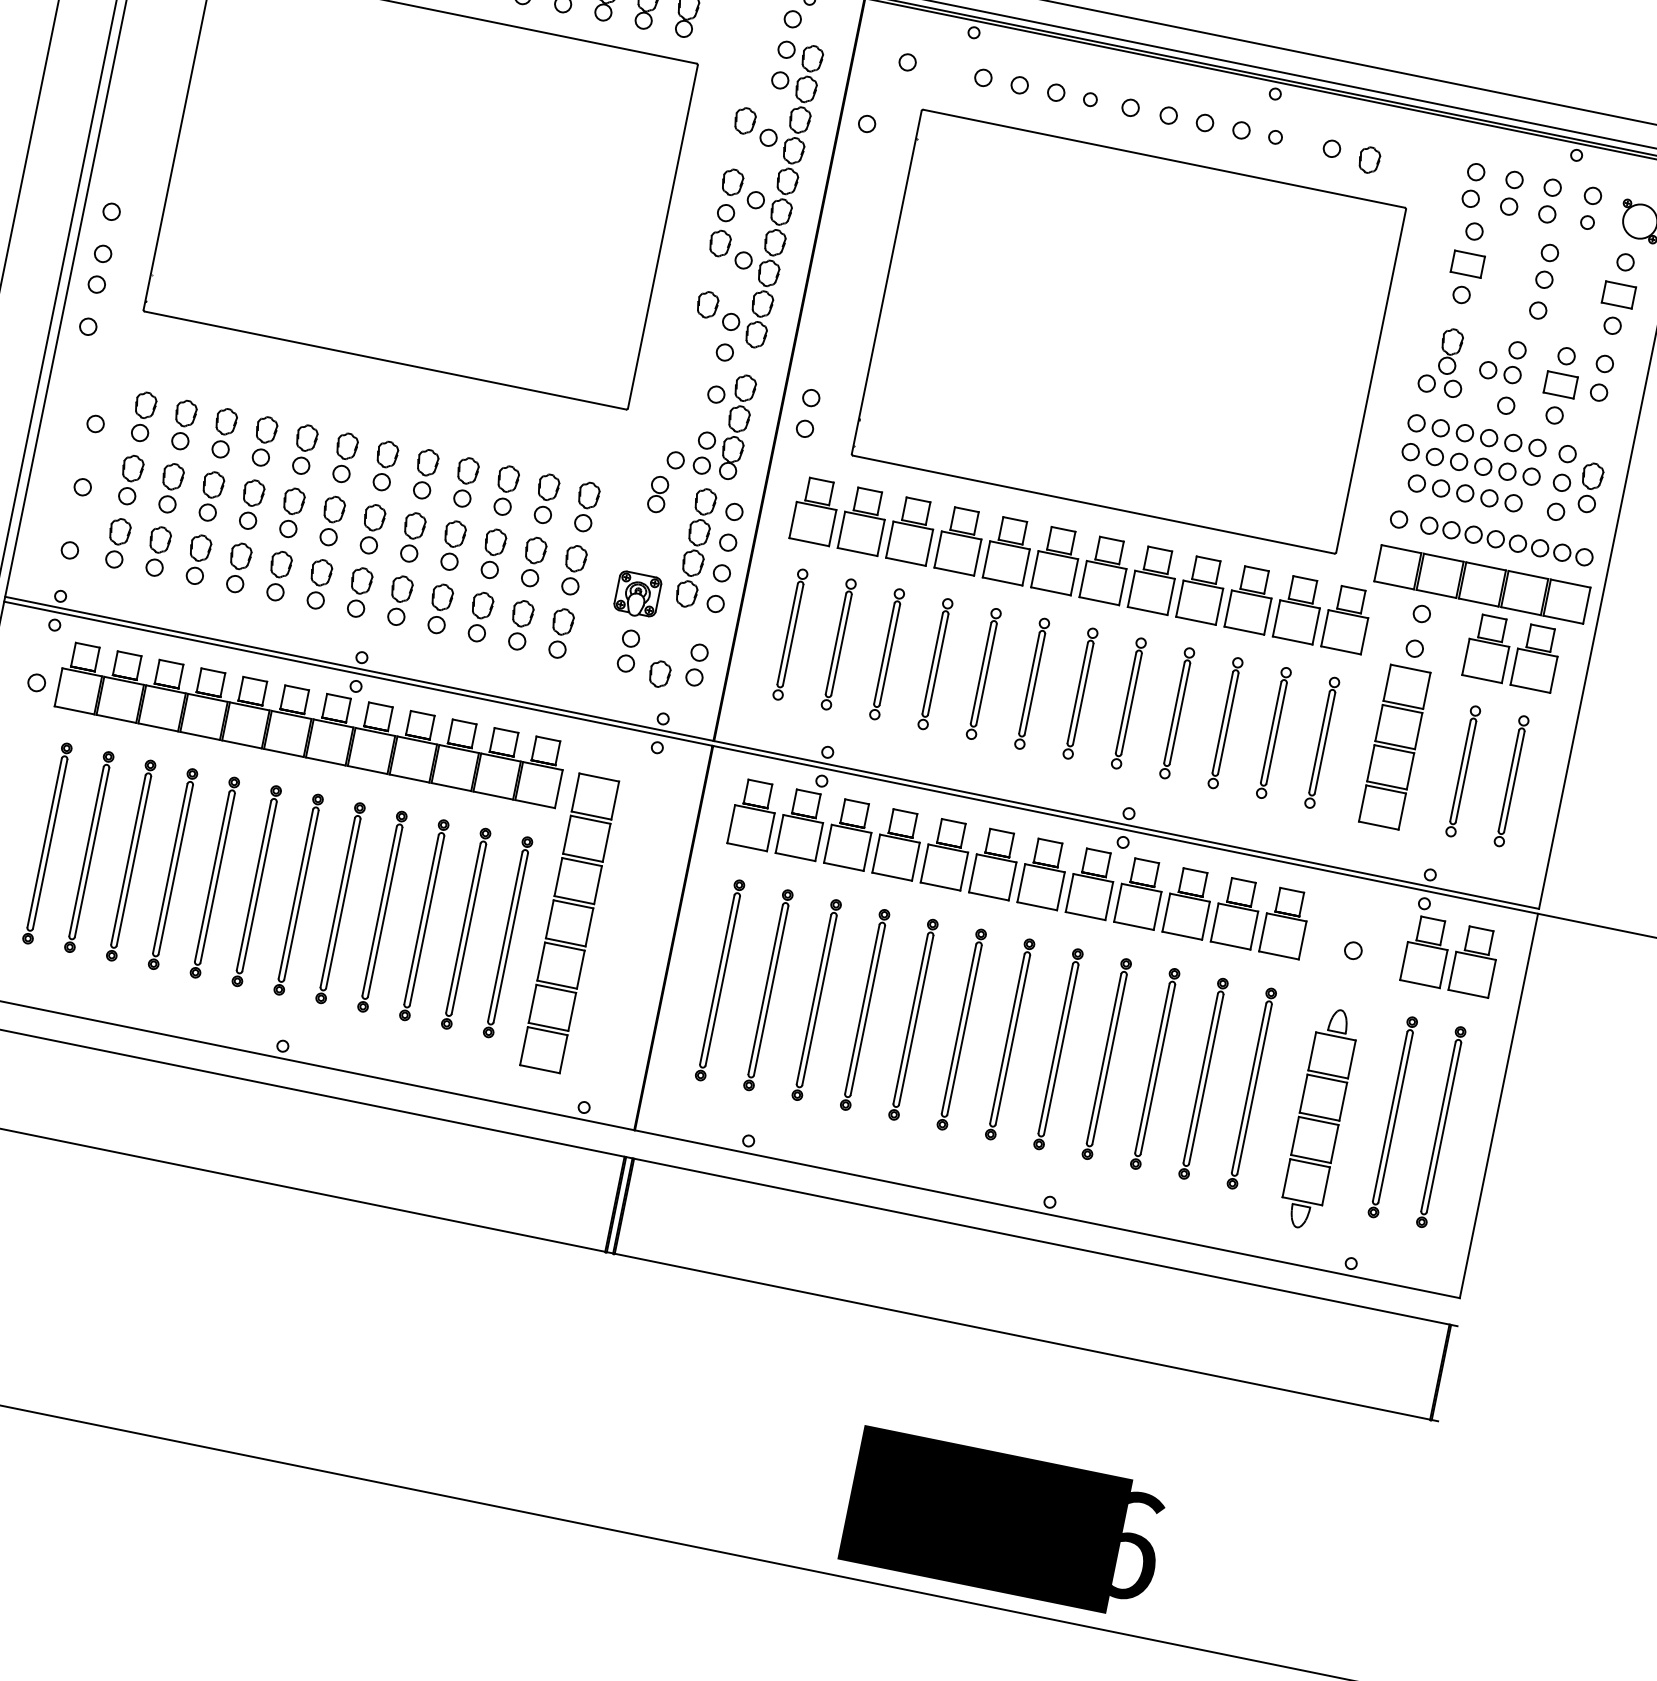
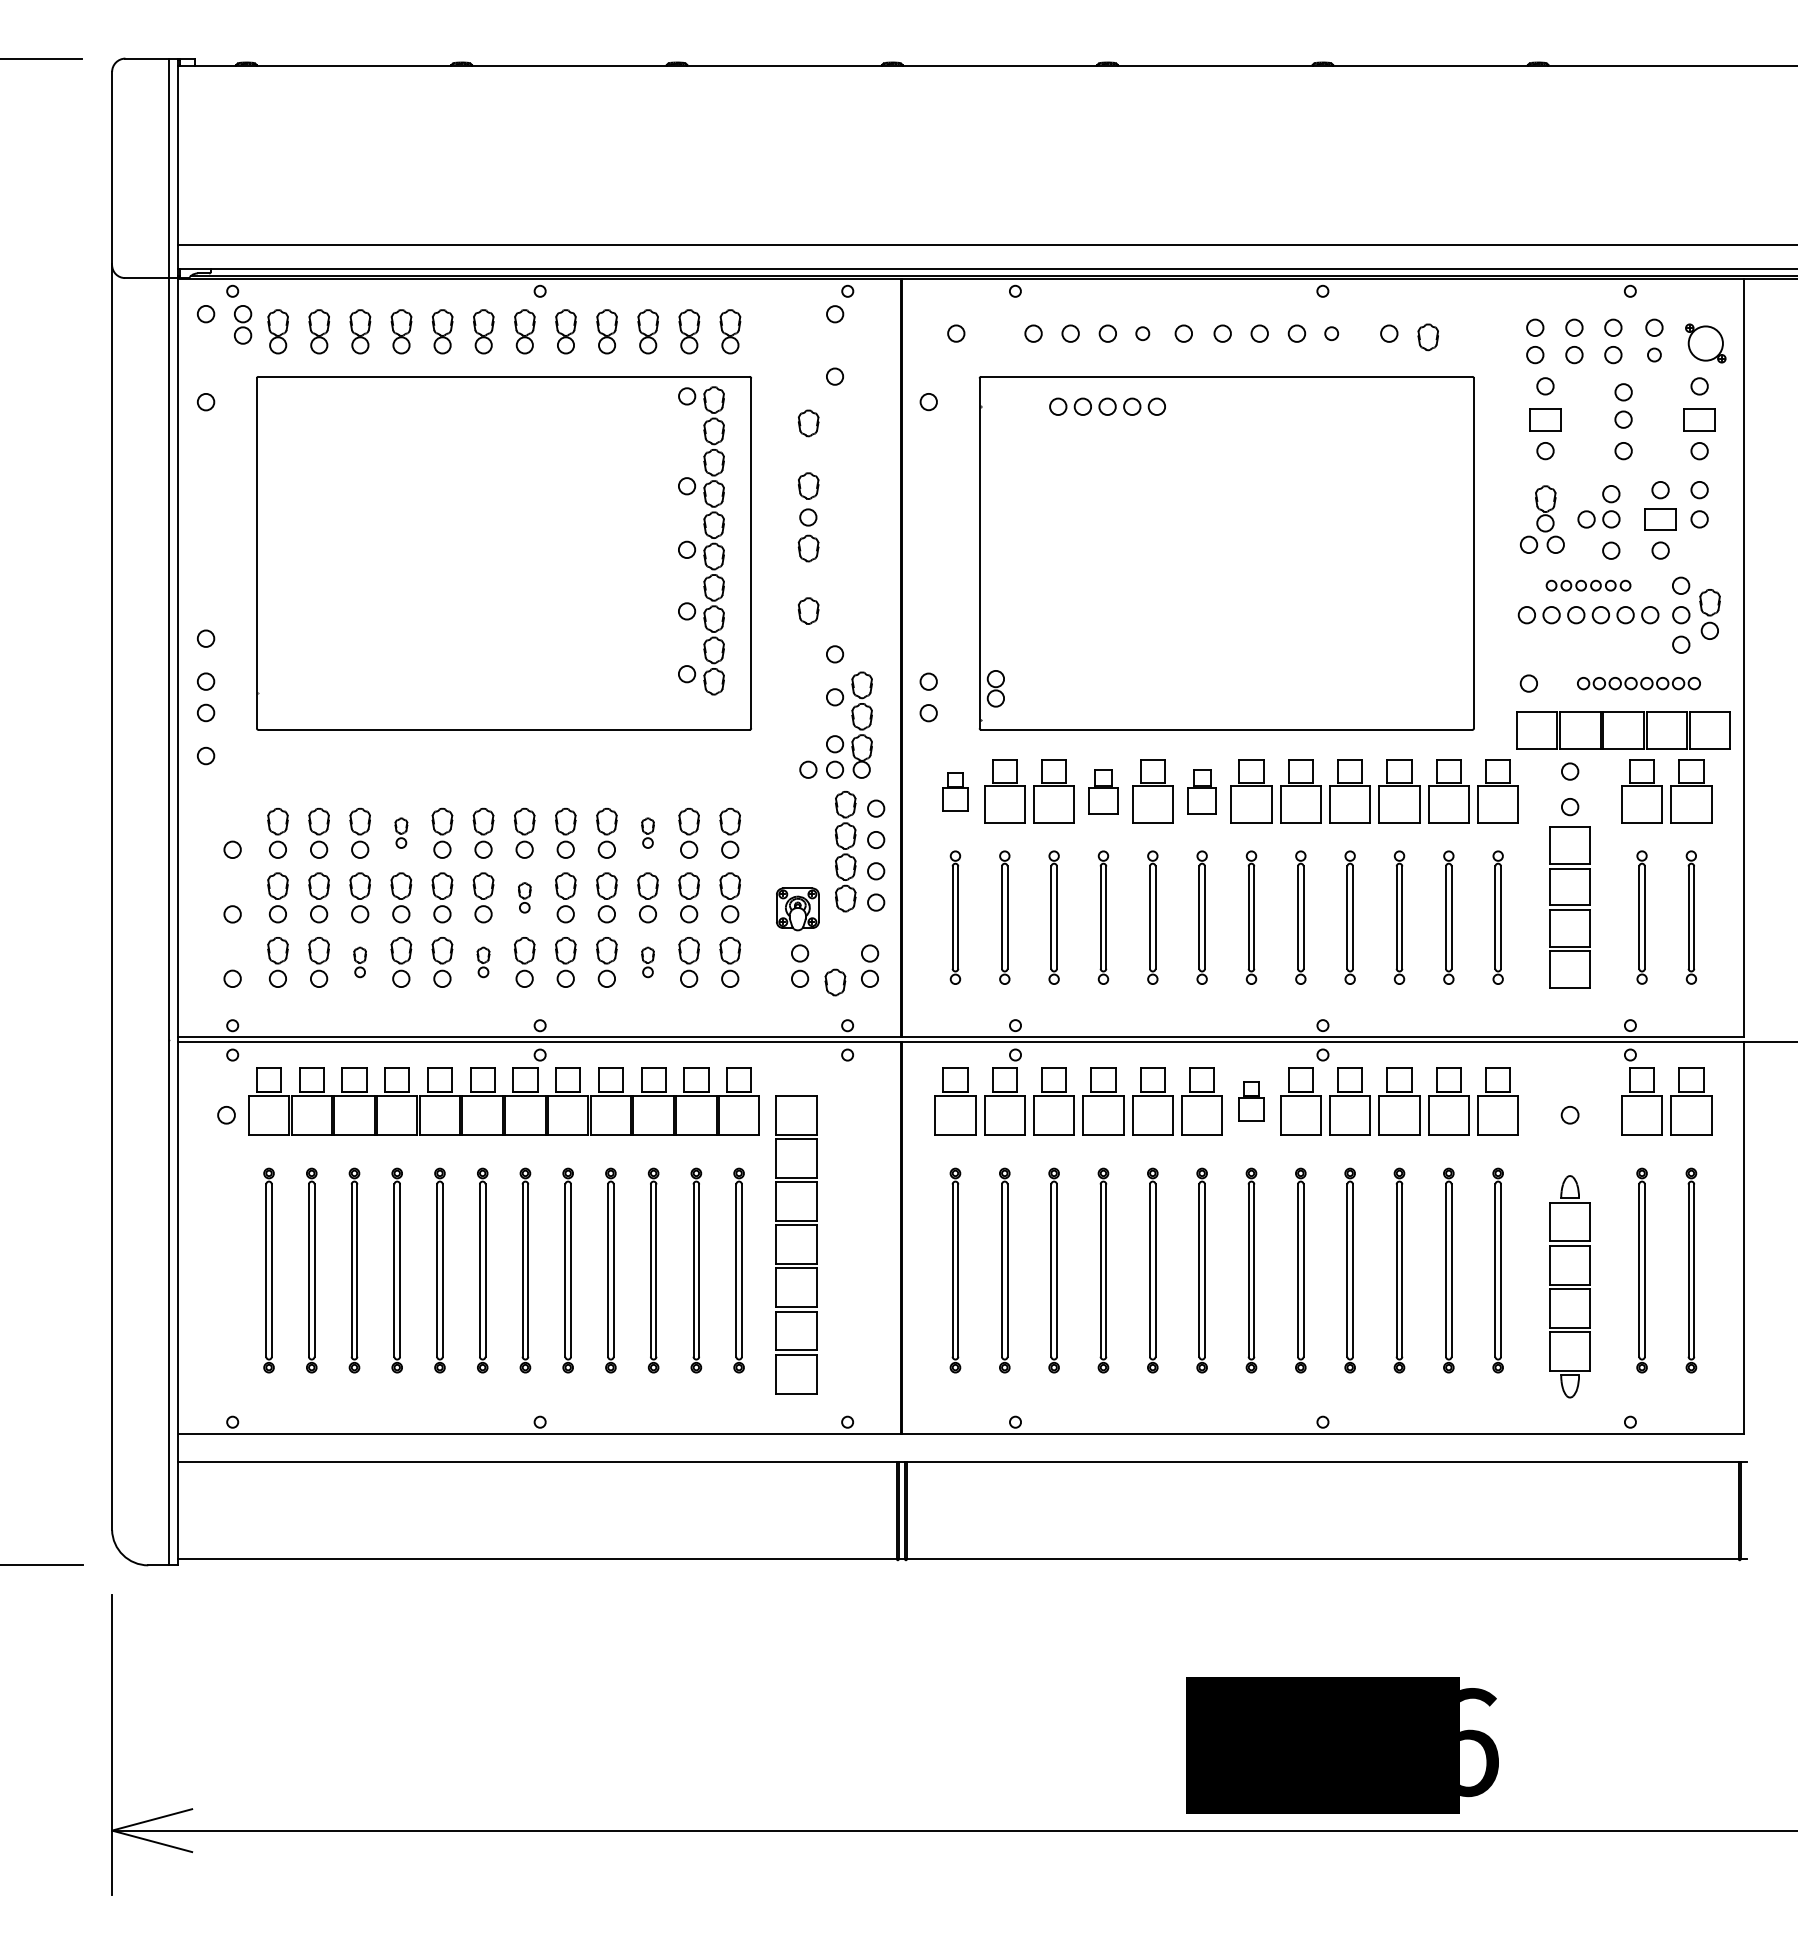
part: (777, 189) -> (706, 535), moved
part: (1476, 435) -> (1588, 585), size x0.6
part: (264, 440) -> (401, 832), size x0.6
part: (505, 489) -> (647, 832), size x0.6
part: (1465, 493) -> (1107, 406), moved
part: (657, 494) -> (995, 688), moved
part: (815, 510) -> (955, 791), size x0.6
part: (372, 528) -> (524, 897), size x0.6
part: (960, 540) -> (1103, 791), size x0.7
part: (1506, 541) -> (1638, 683), size x0.7
part: (197, 559) -> (359, 962), size x0.6
part: (1056, 559) -> (1201, 791), size x0.7
part: (318, 584) -> (483, 962), size x0.6
part: (479, 617) -> (647, 962), size x0.6
part: (1043, 873) -> (1251, 1101), size x0.6

